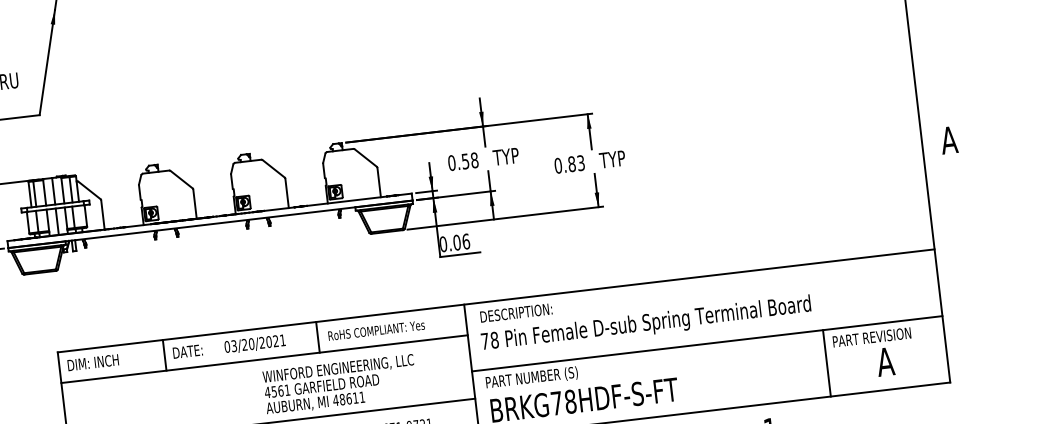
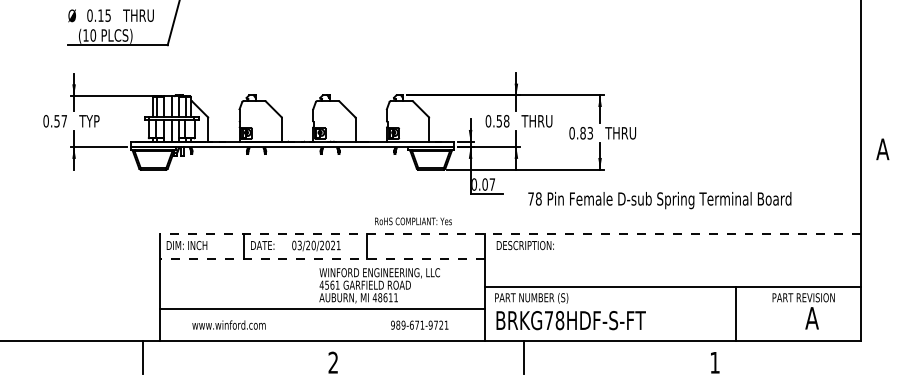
text: (517, 155) -> (540, 121), TYP -> THRU
text: (623, 158) -> (624, 133), TYP -> THRU
text: (466, 241) -> (492, 184), 0.06 -> 0.07
line: (496, 301) -> (510, 234), solid -> dashed
text: (645, 324) -> (659, 200), moved
text: (376, 330) -> (413, 221), moved
line: (264, 359) -> (322, 258), solid -> dashed
line: (826, 362) -> (735, 313), moved

